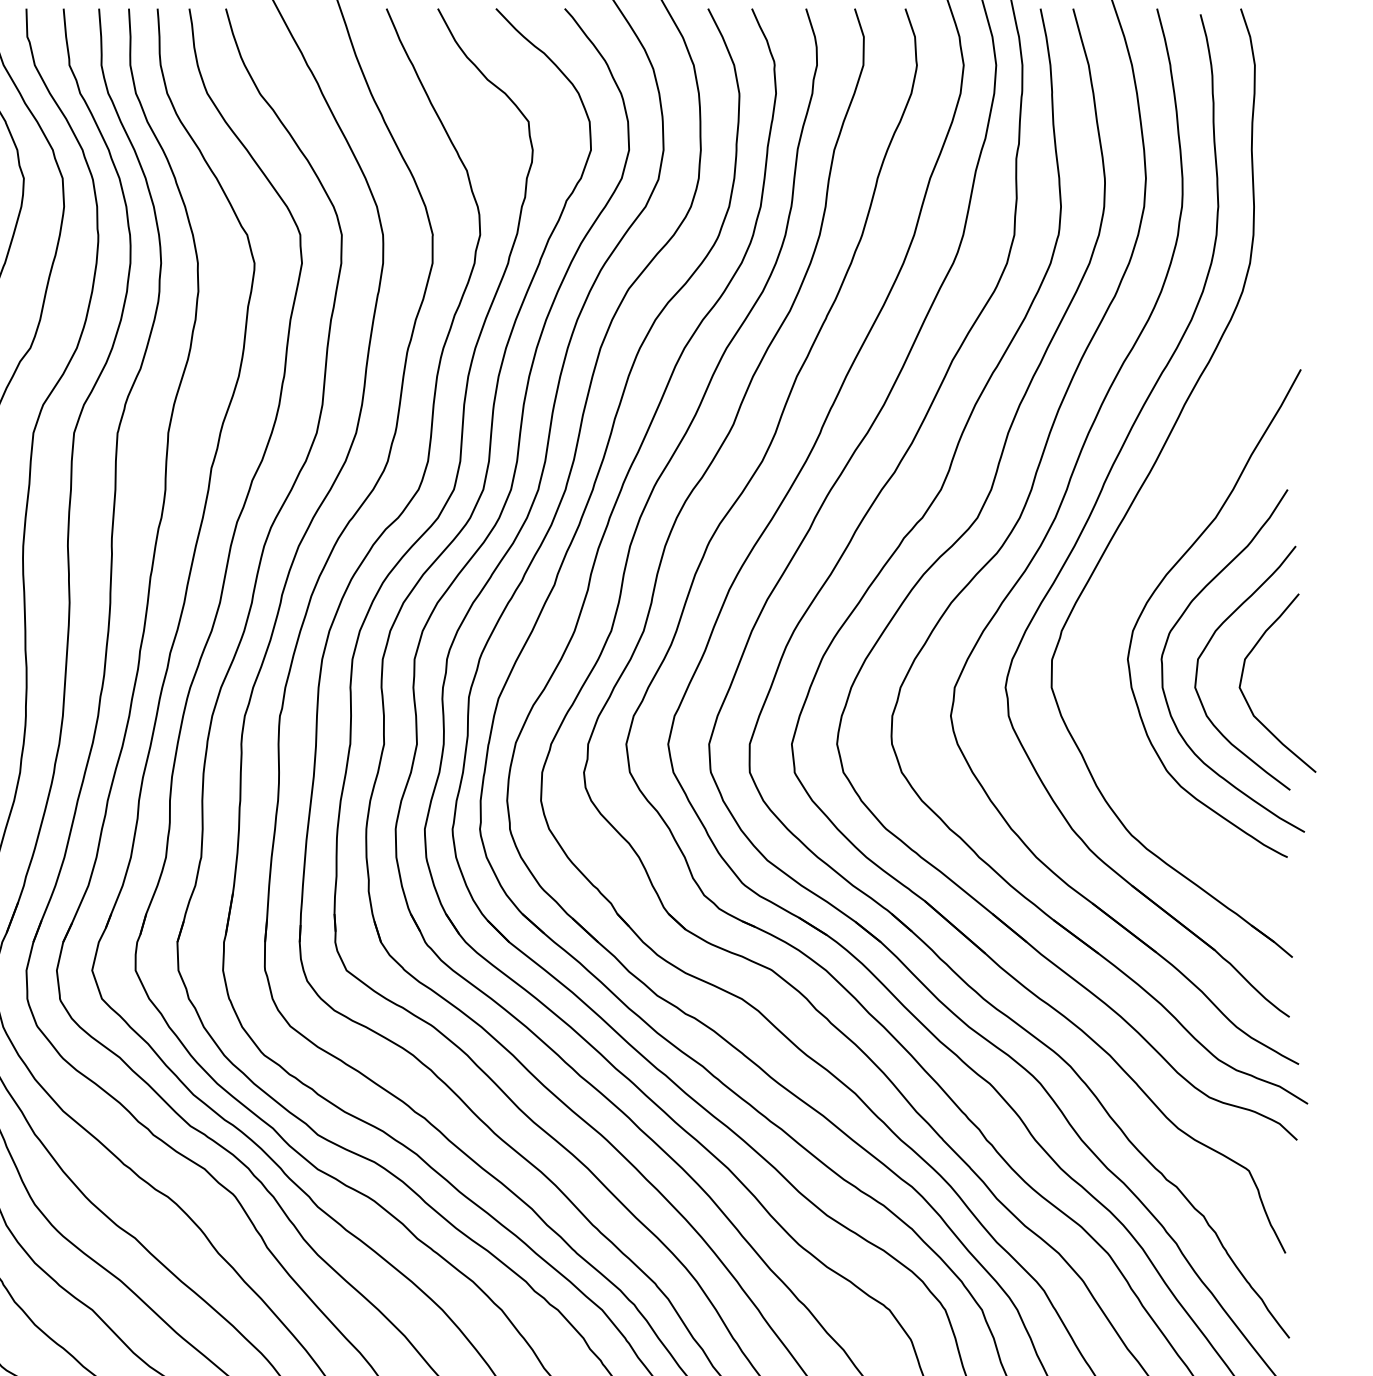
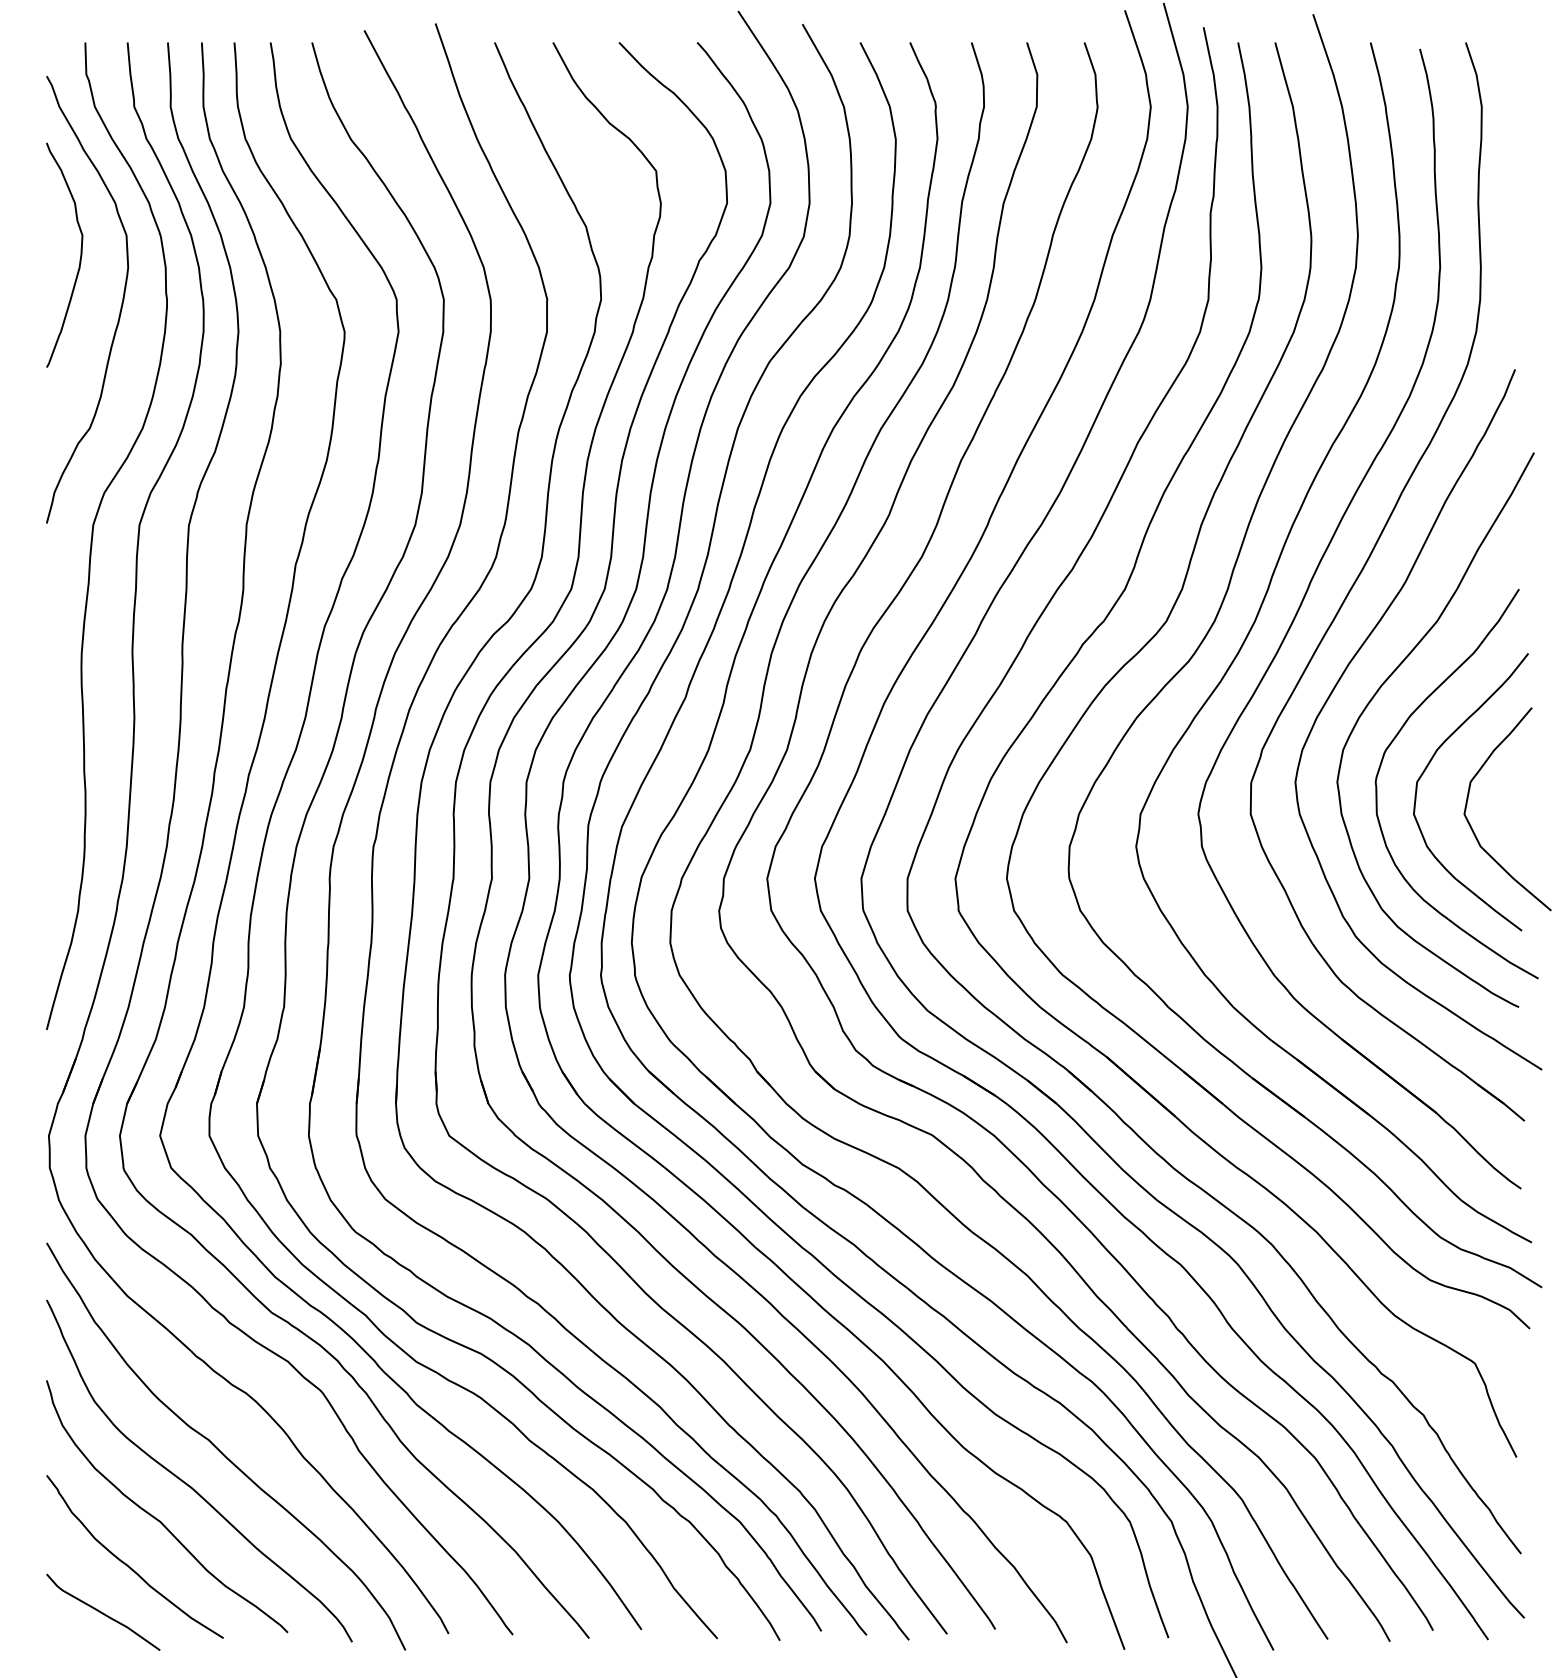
curve: (1135, 561) -> (1346, 670), added

